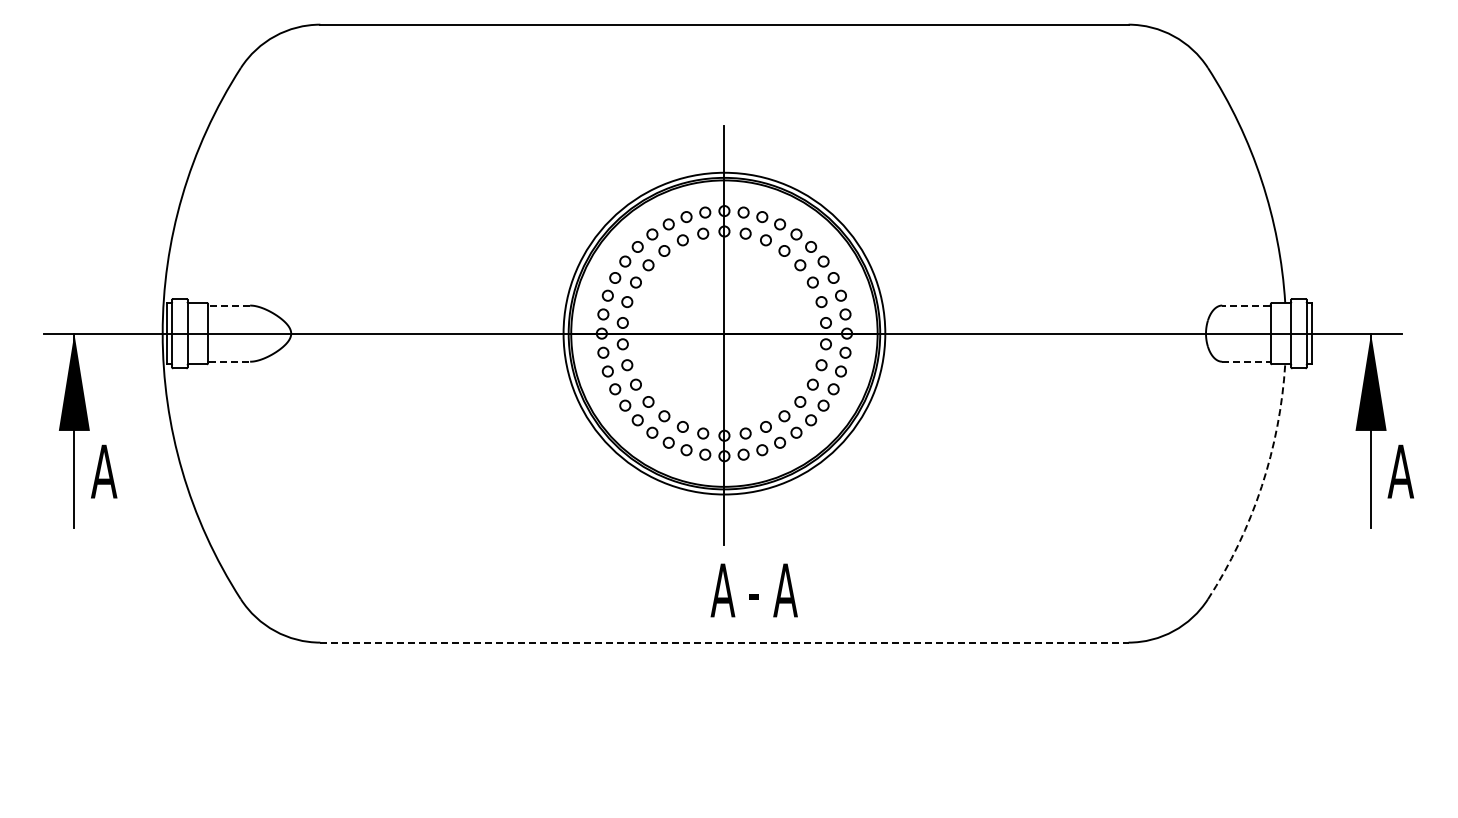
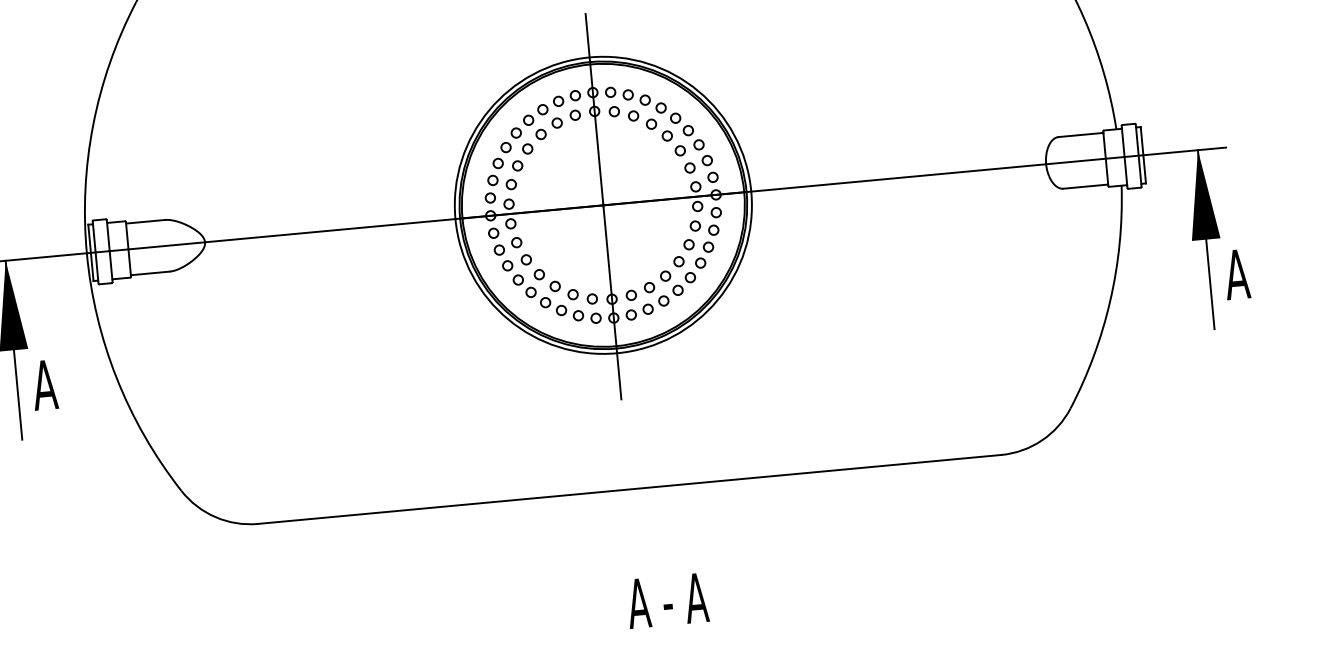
line: (229, 305) -> (145, 221), dashed -> solid
line: (1246, 305) -> (1080, 134), dashed -> solid
line: (229, 361) -> (150, 273), dashed -> solid
line: (1245, 361) -> (1084, 186), dashed -> solid
arc: (1261, 486) -> (1110, 300), dashed -> solid
text: (753, 590) -> (667, 600), moved
line: (724, 642) -> (629, 489), dashed -> solid

